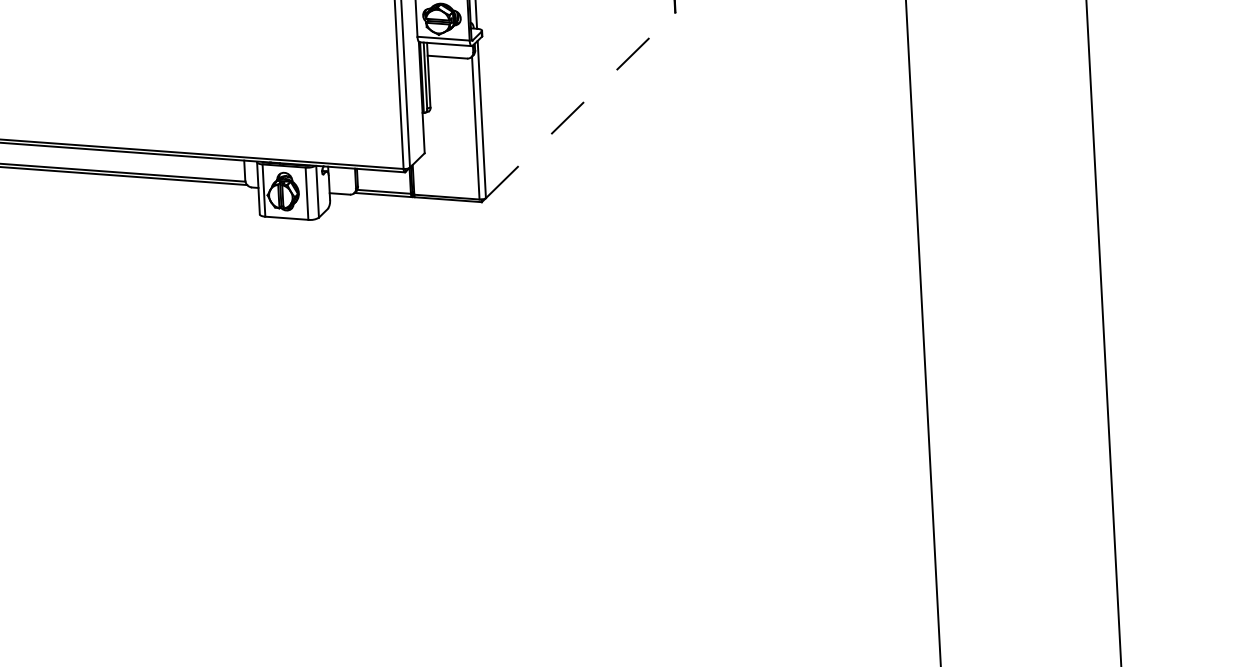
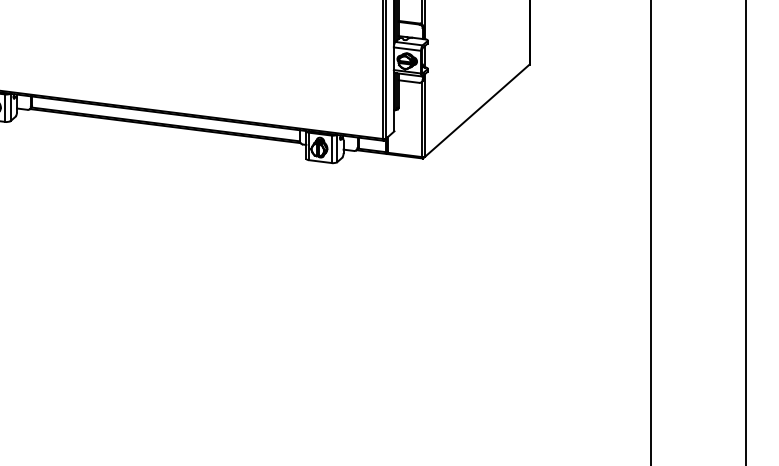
line: (580, 105) -> (477, 110), dashed -> solid

